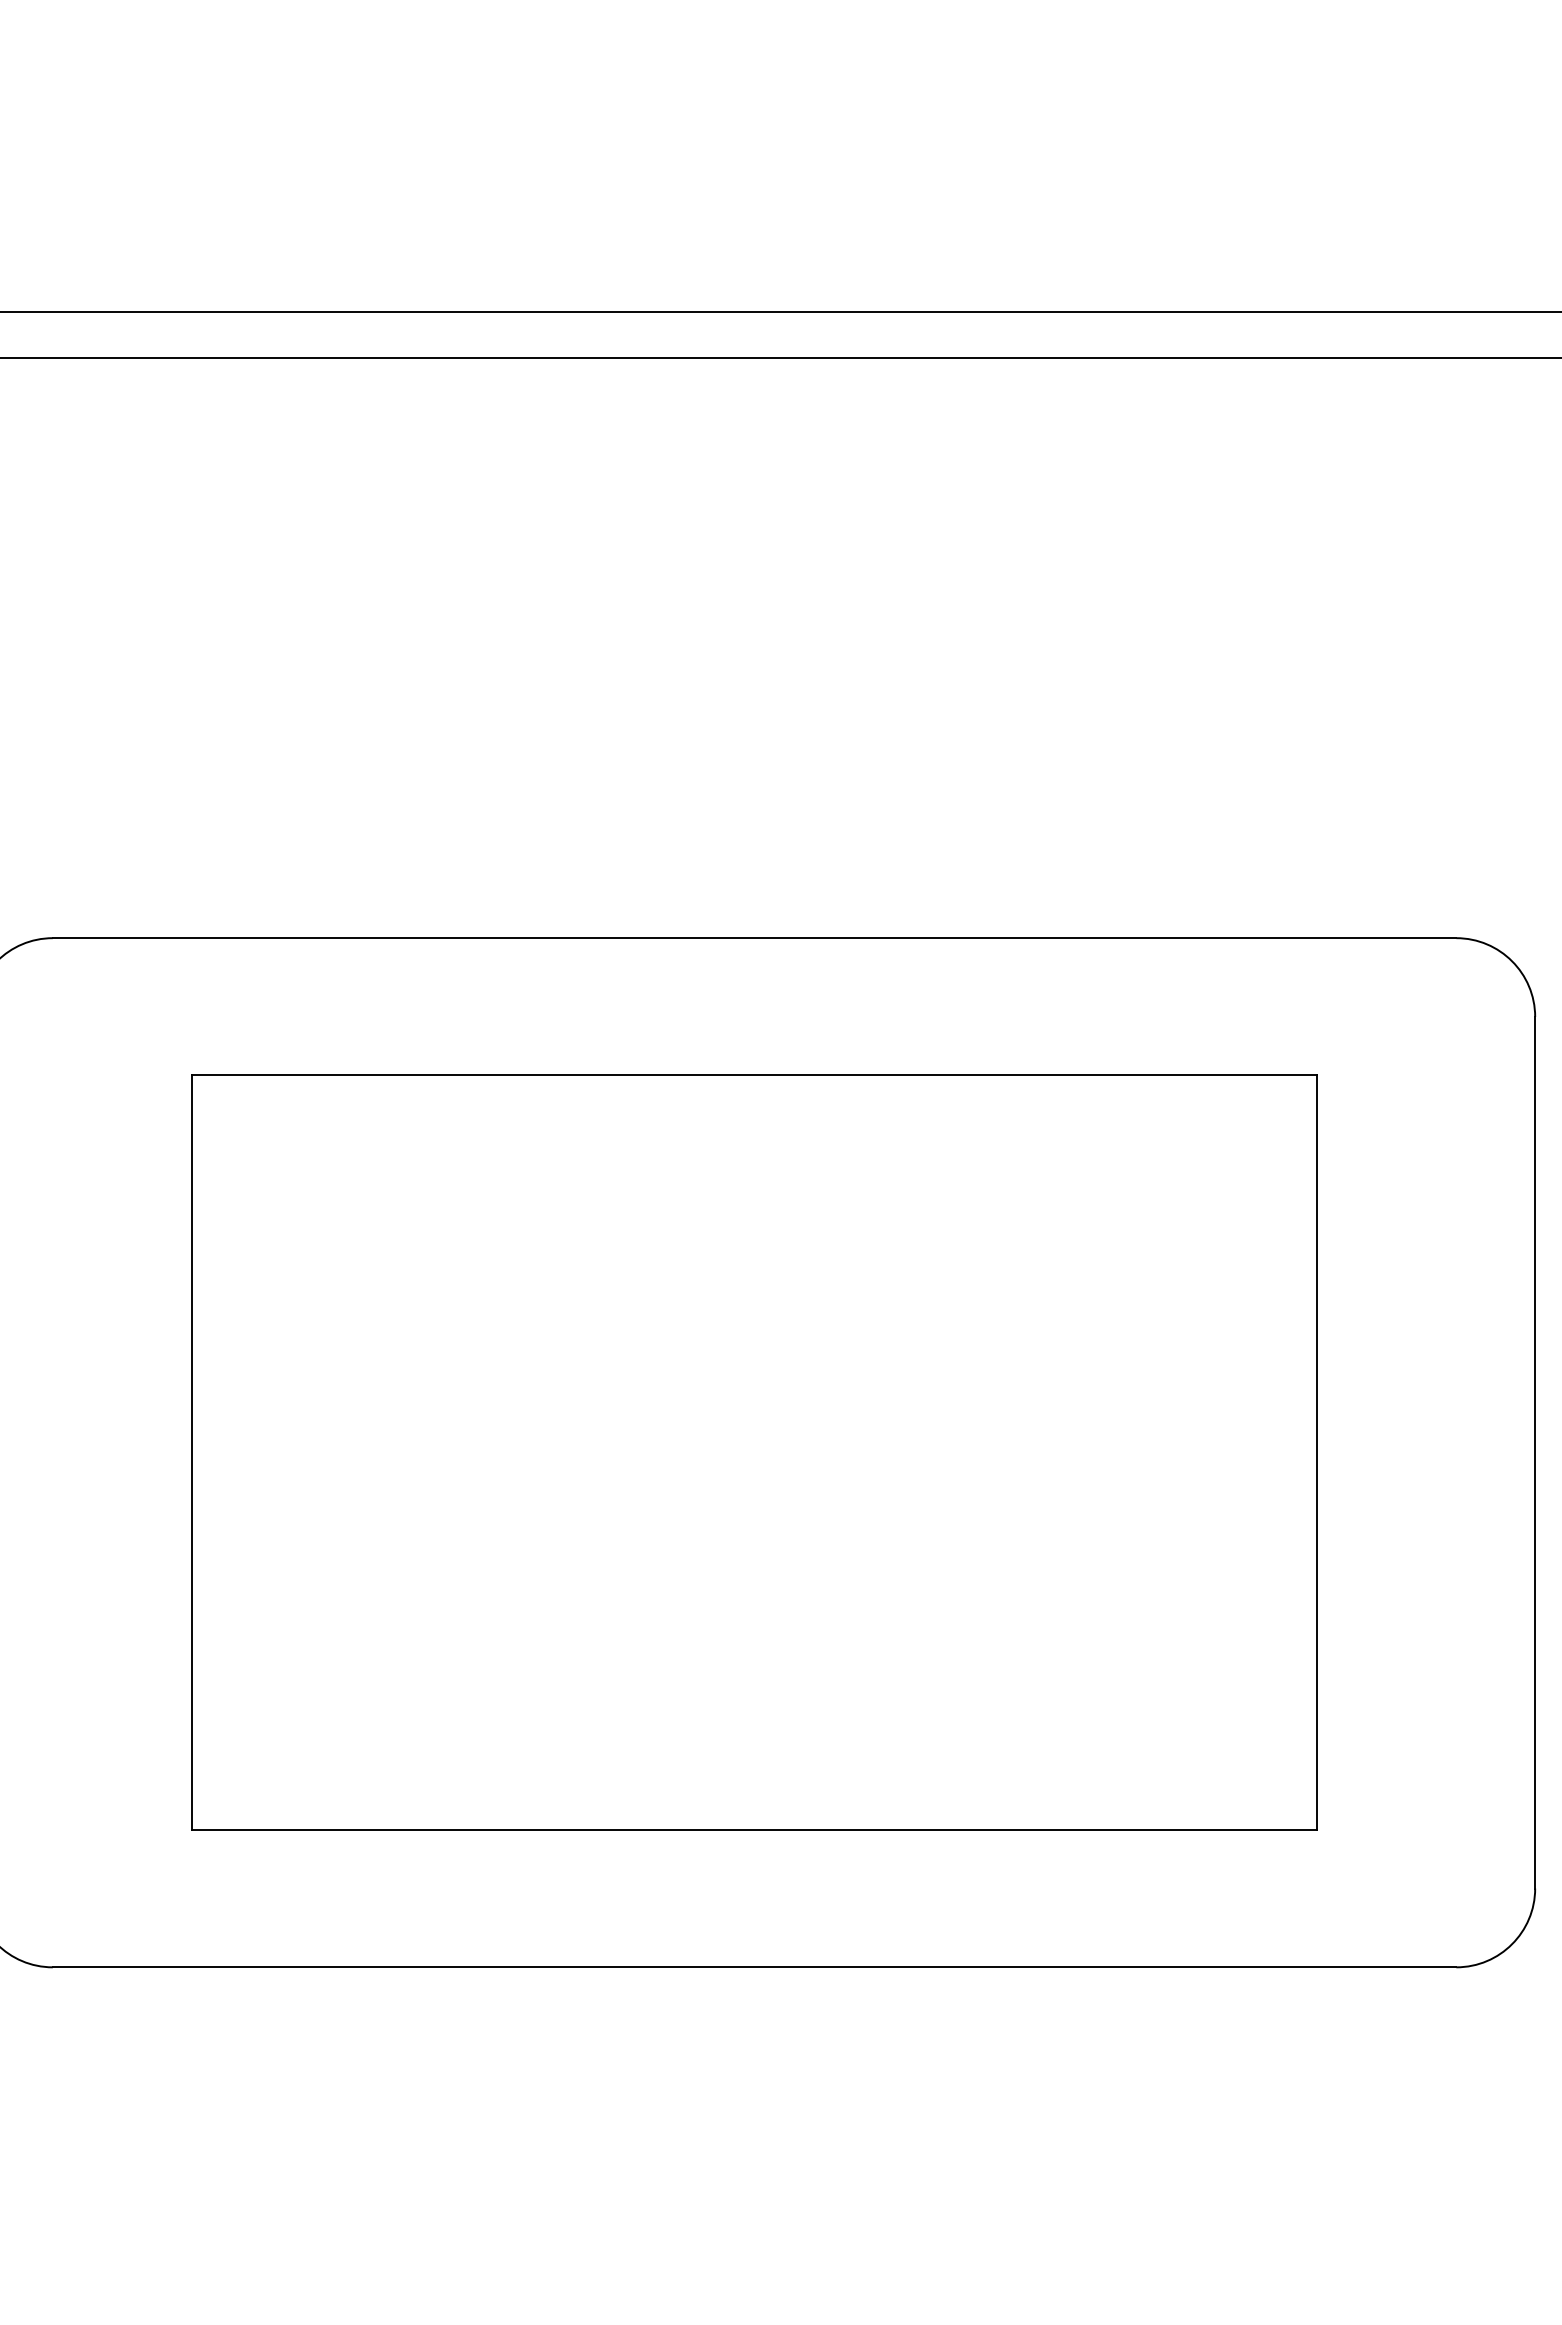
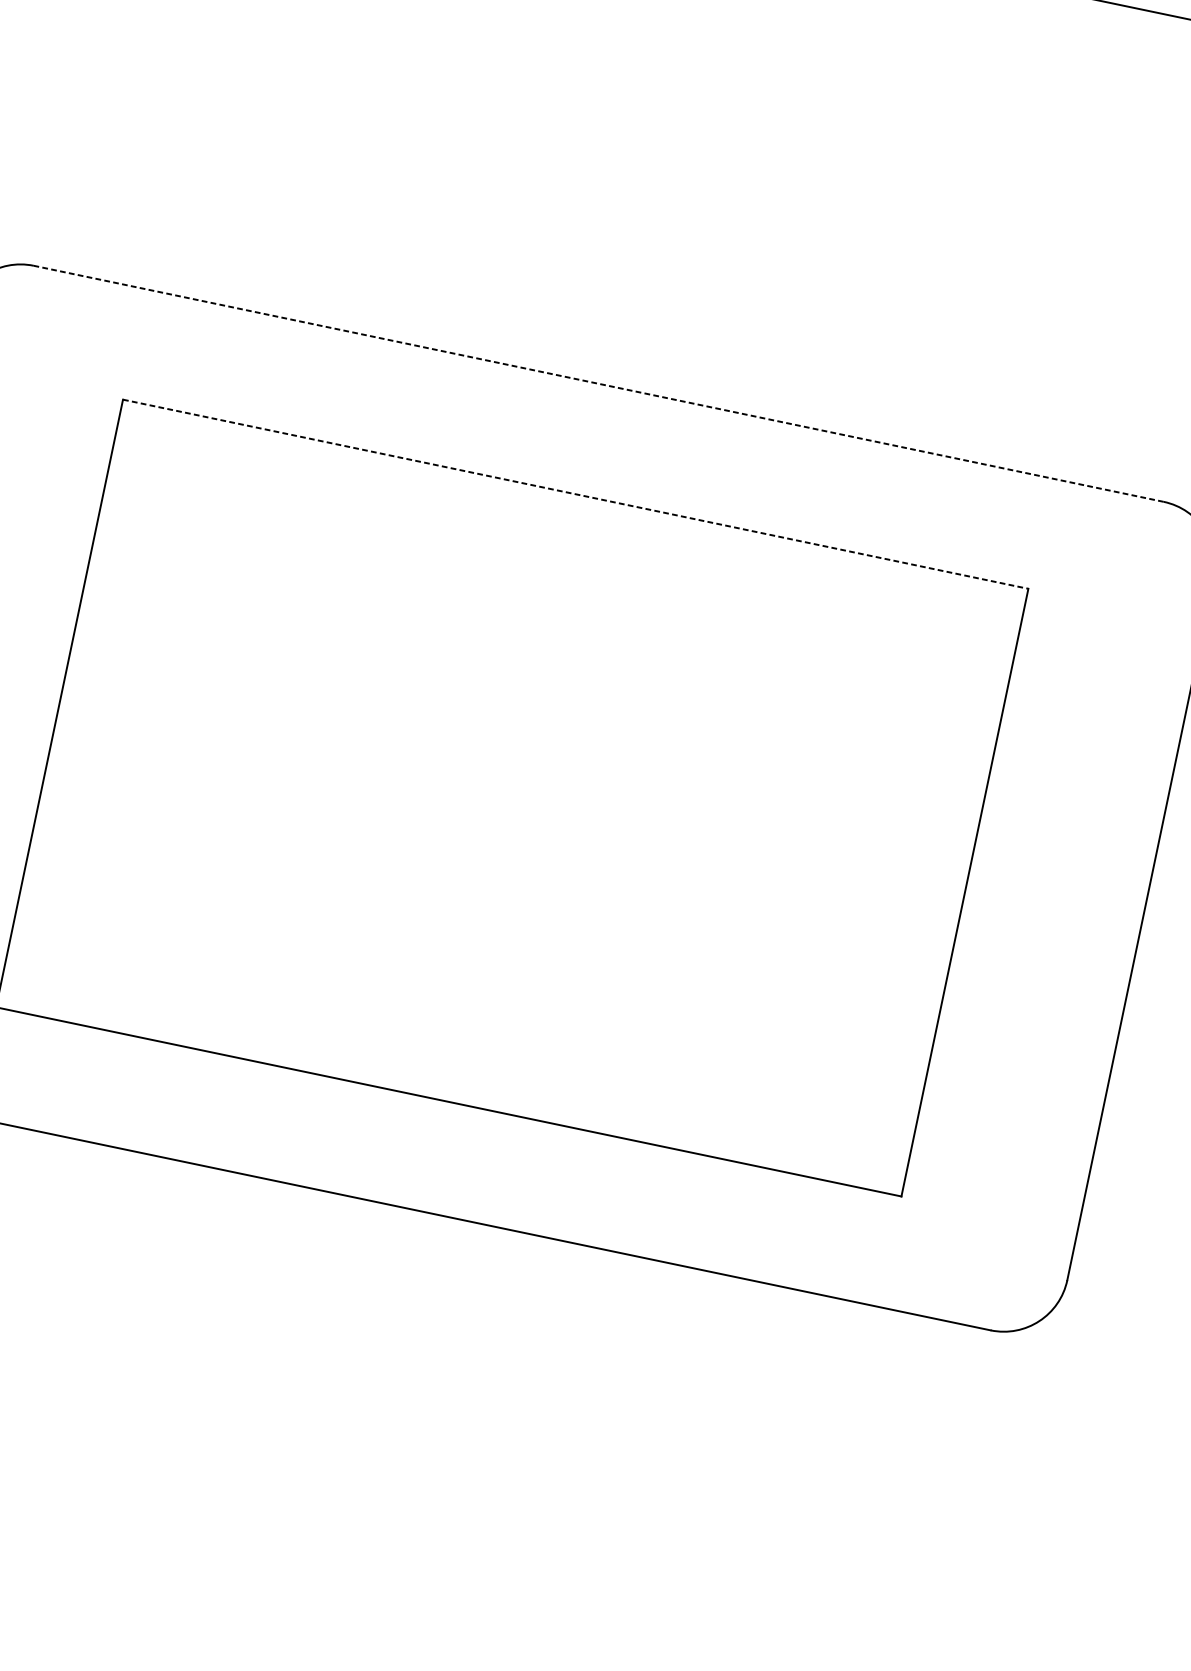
line: (754, 938) -> (598, 384), solid -> dashed
line: (755, 1075) -> (576, 494), solid -> dashed

